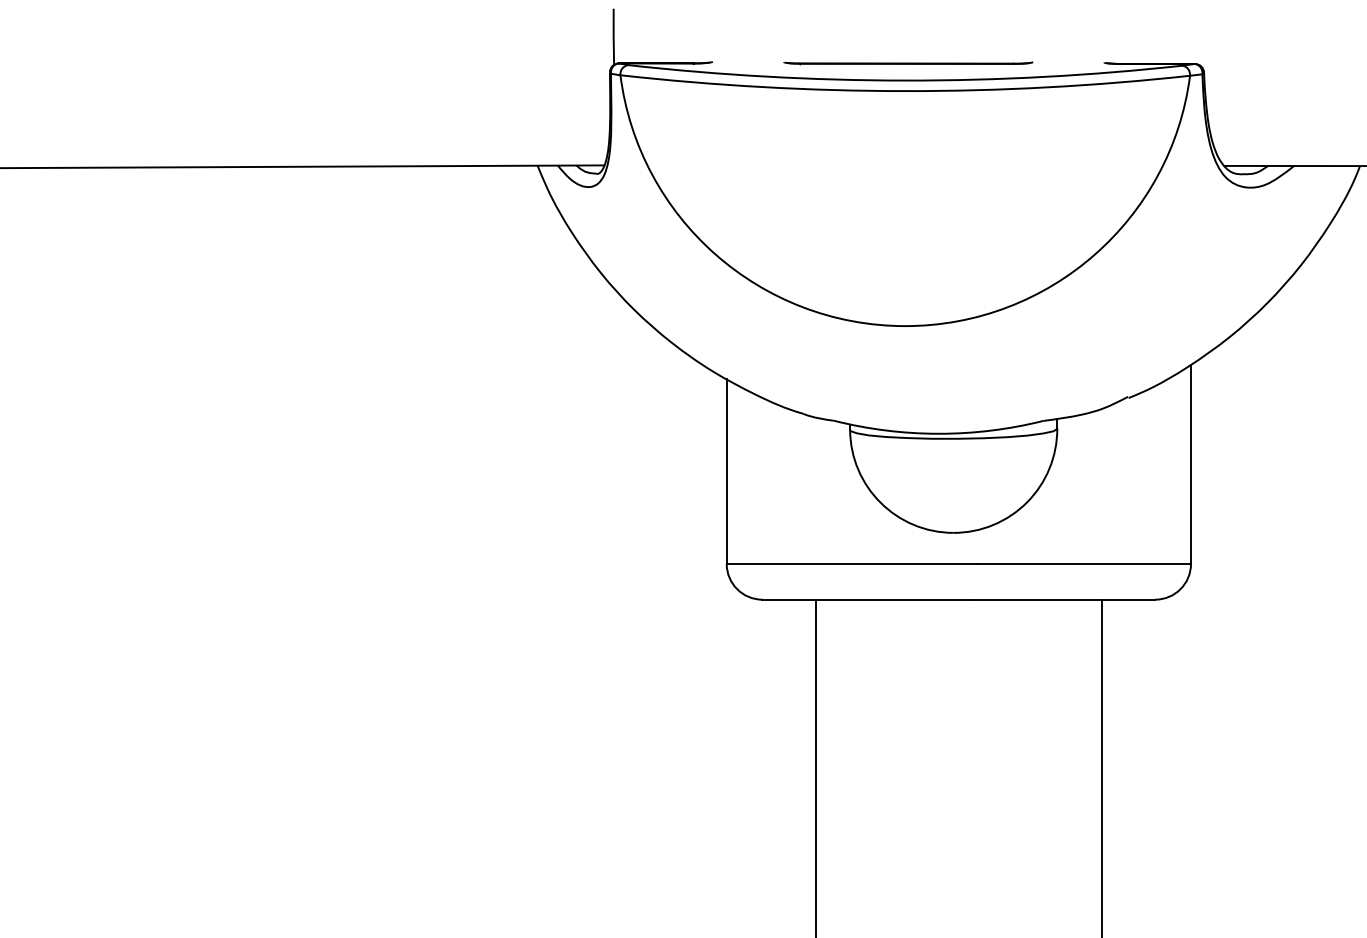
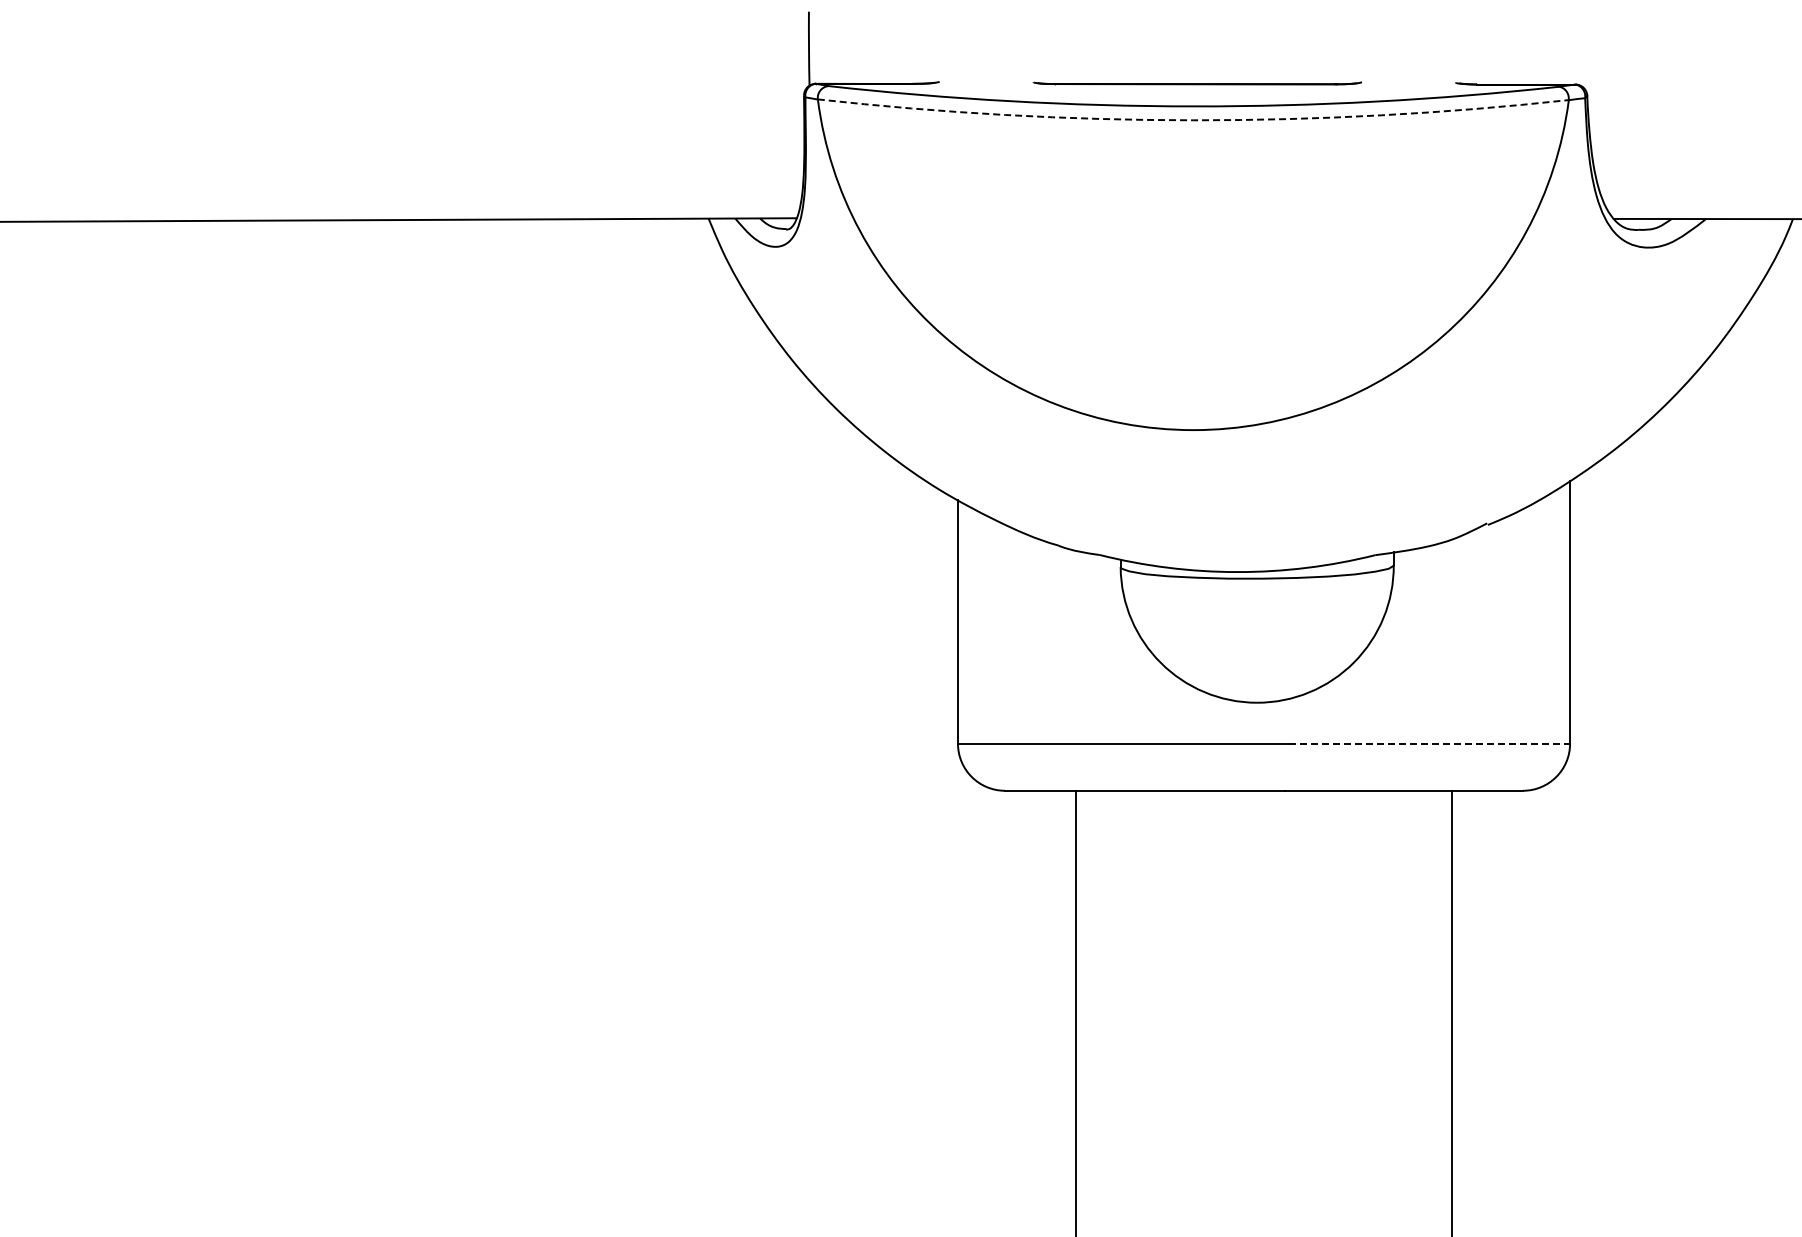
arc: (905, 91) -> (1193, 120), solid -> dashed
line: (1084, 563) -> (1429, 743), solid -> dashed

